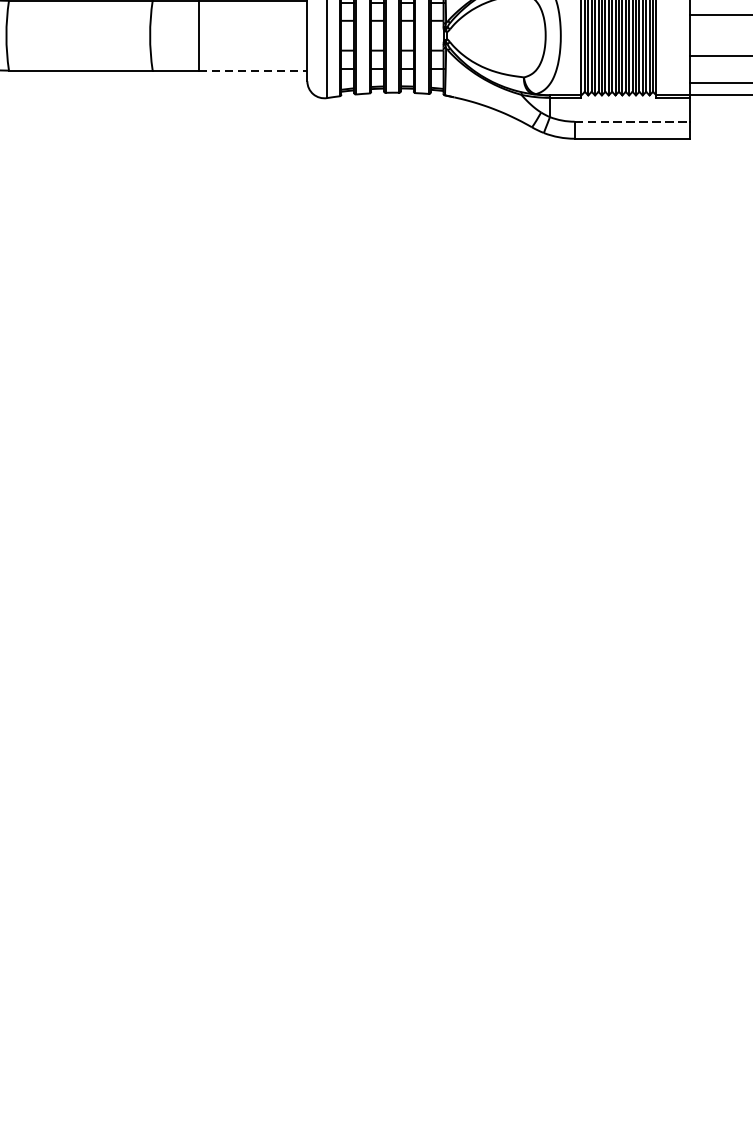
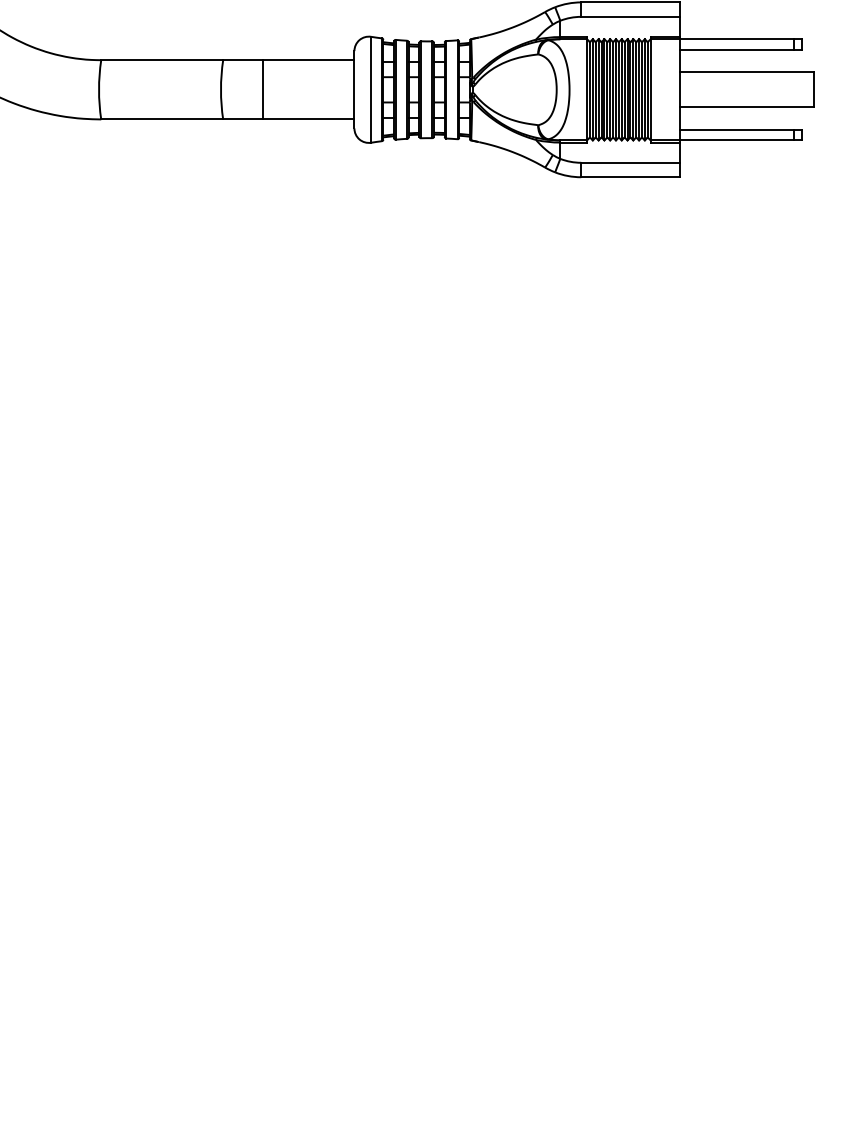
line: (253, 70) -> (308, 119), dashed -> solid
line: (632, 121) -> (630, 162), dashed -> solid

